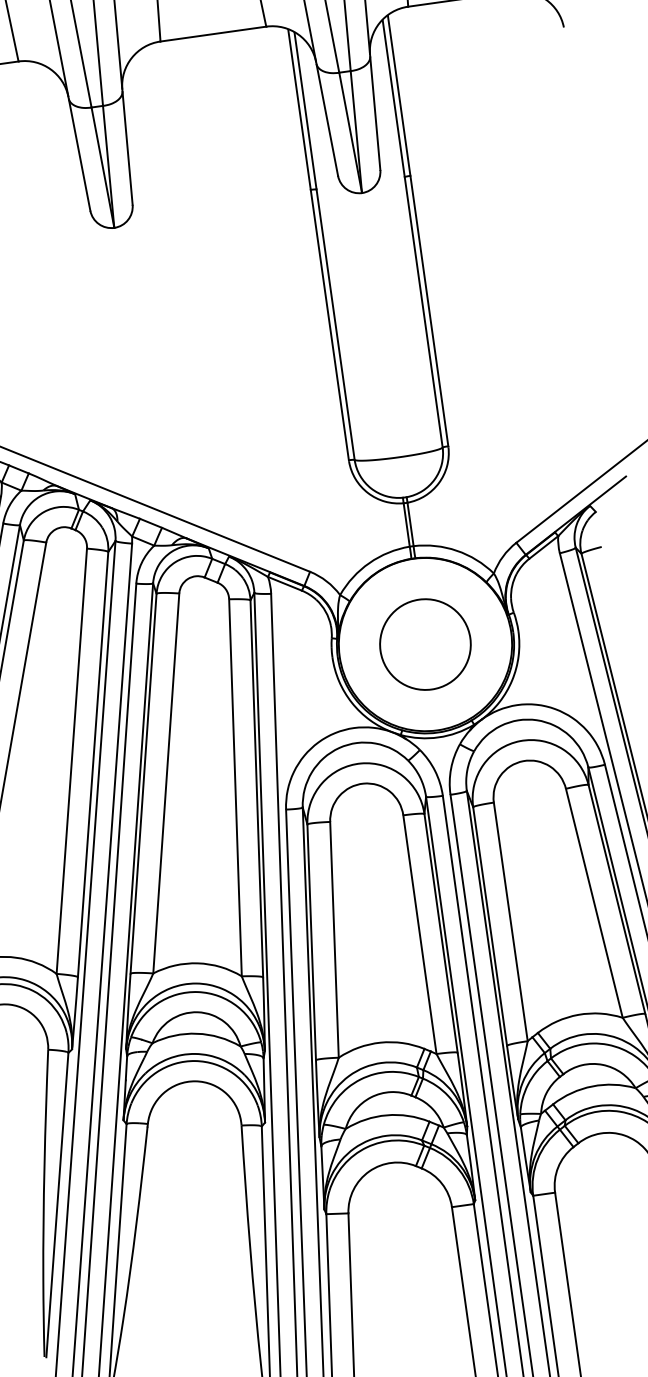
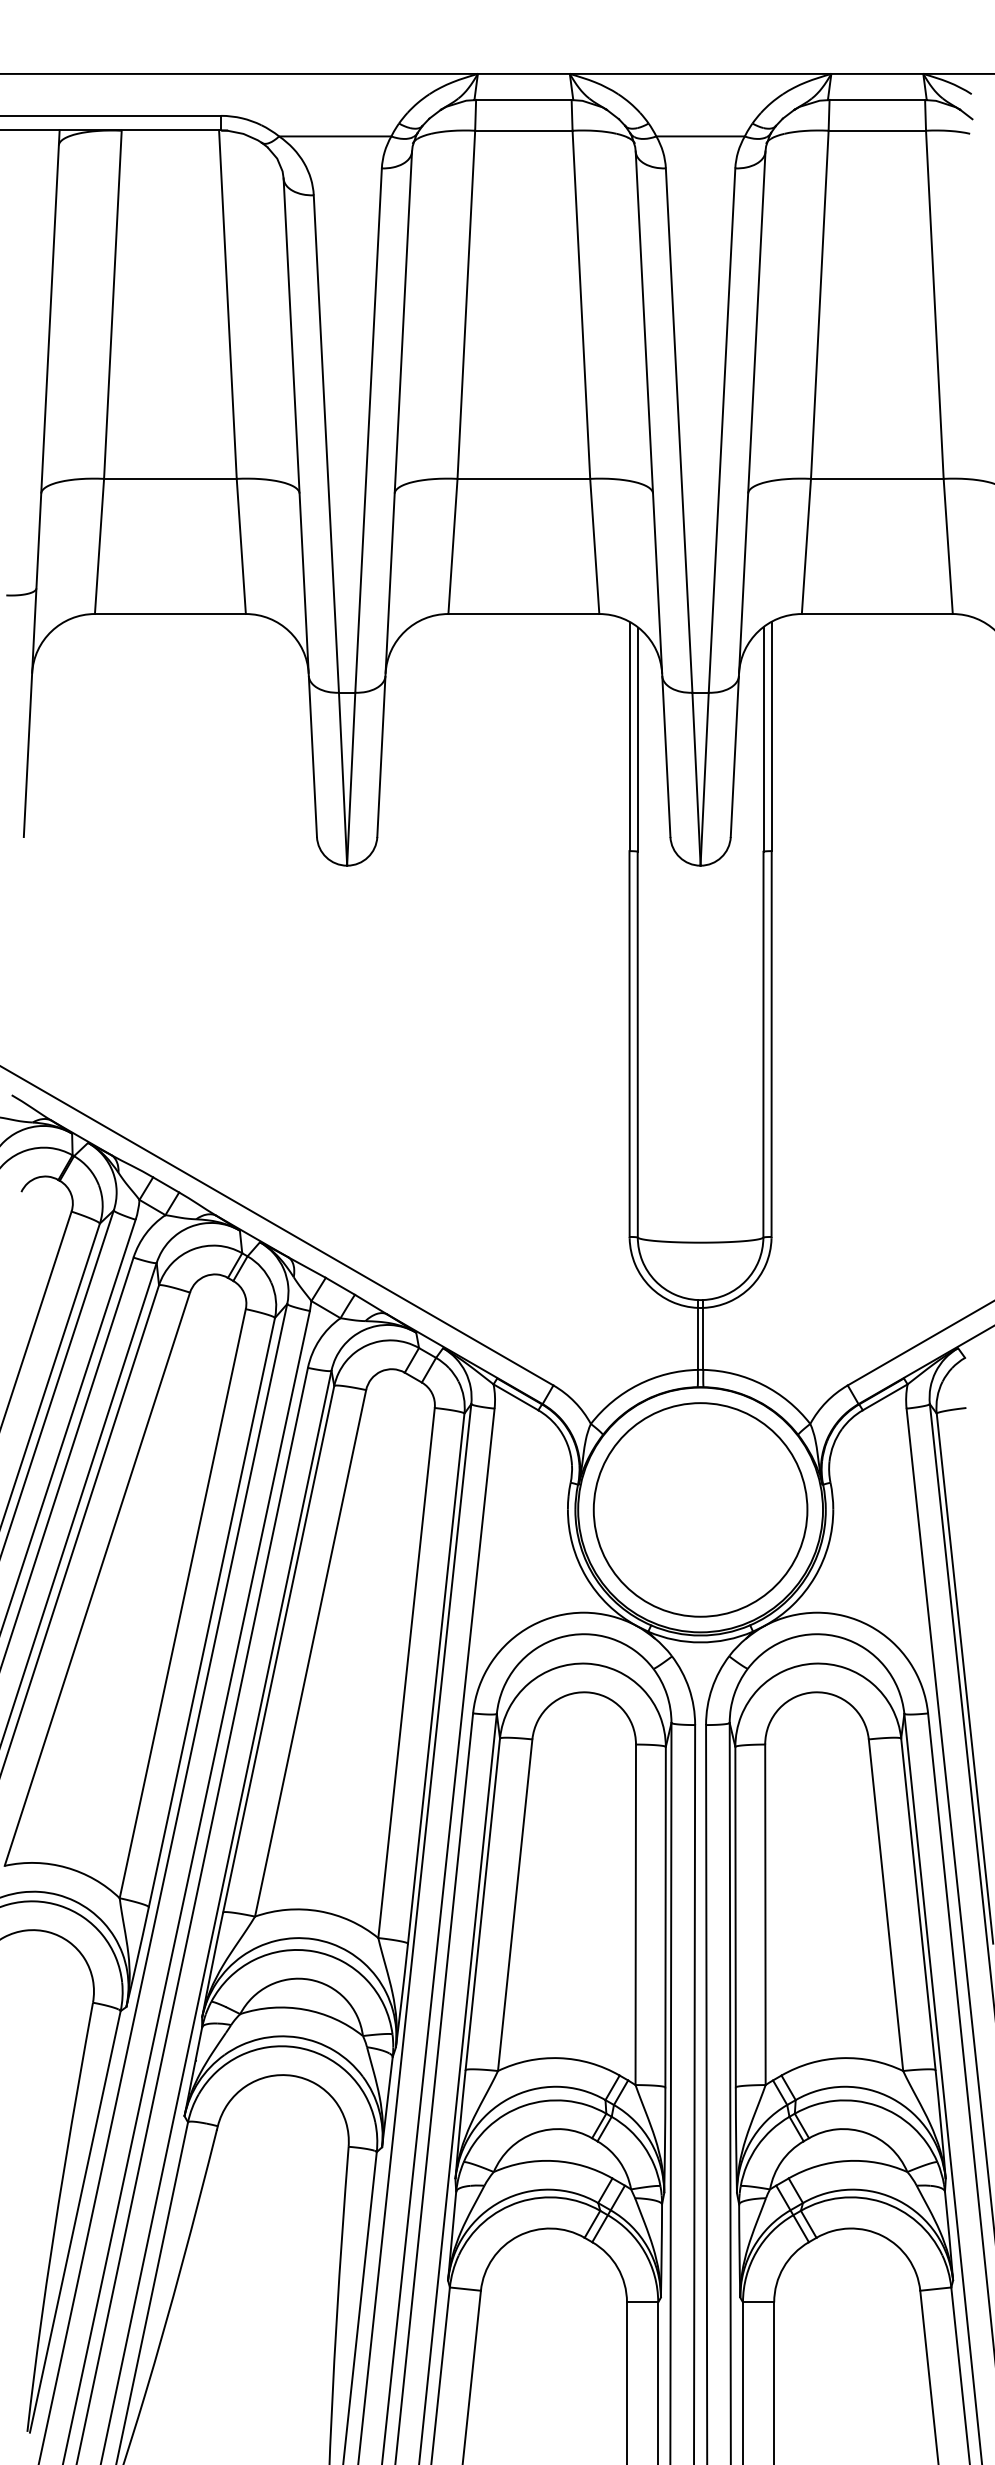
circle: (425, 644) -> (700, 1509), size x1.67

